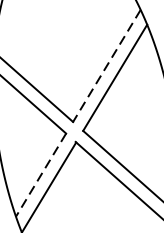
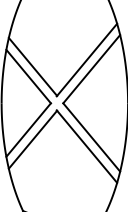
line: (106, 66) -> (86, 60), dashed -> solid
line: (40, 175) -> (28, 130), dashed -> solid

